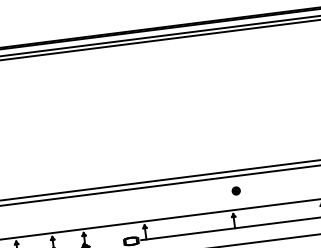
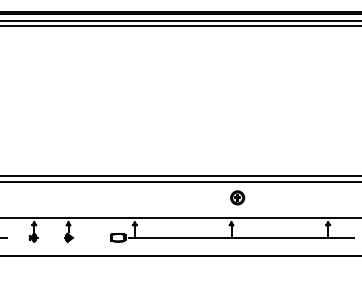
part: (235, 190) -> (237, 197), size x1.67

